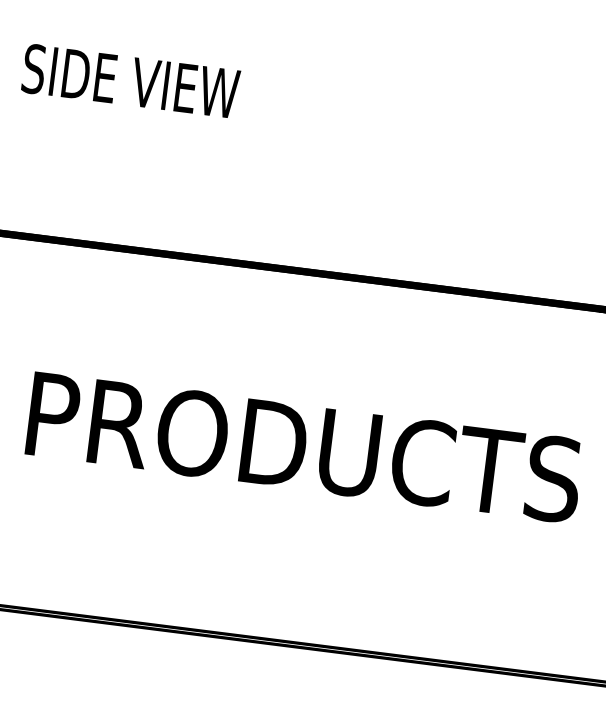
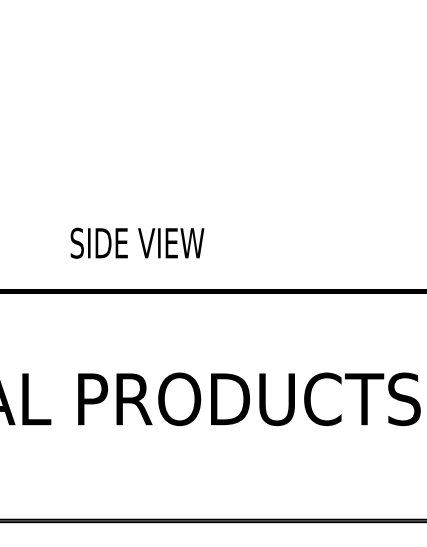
text: (131, 80) -> (137, 242), moved

